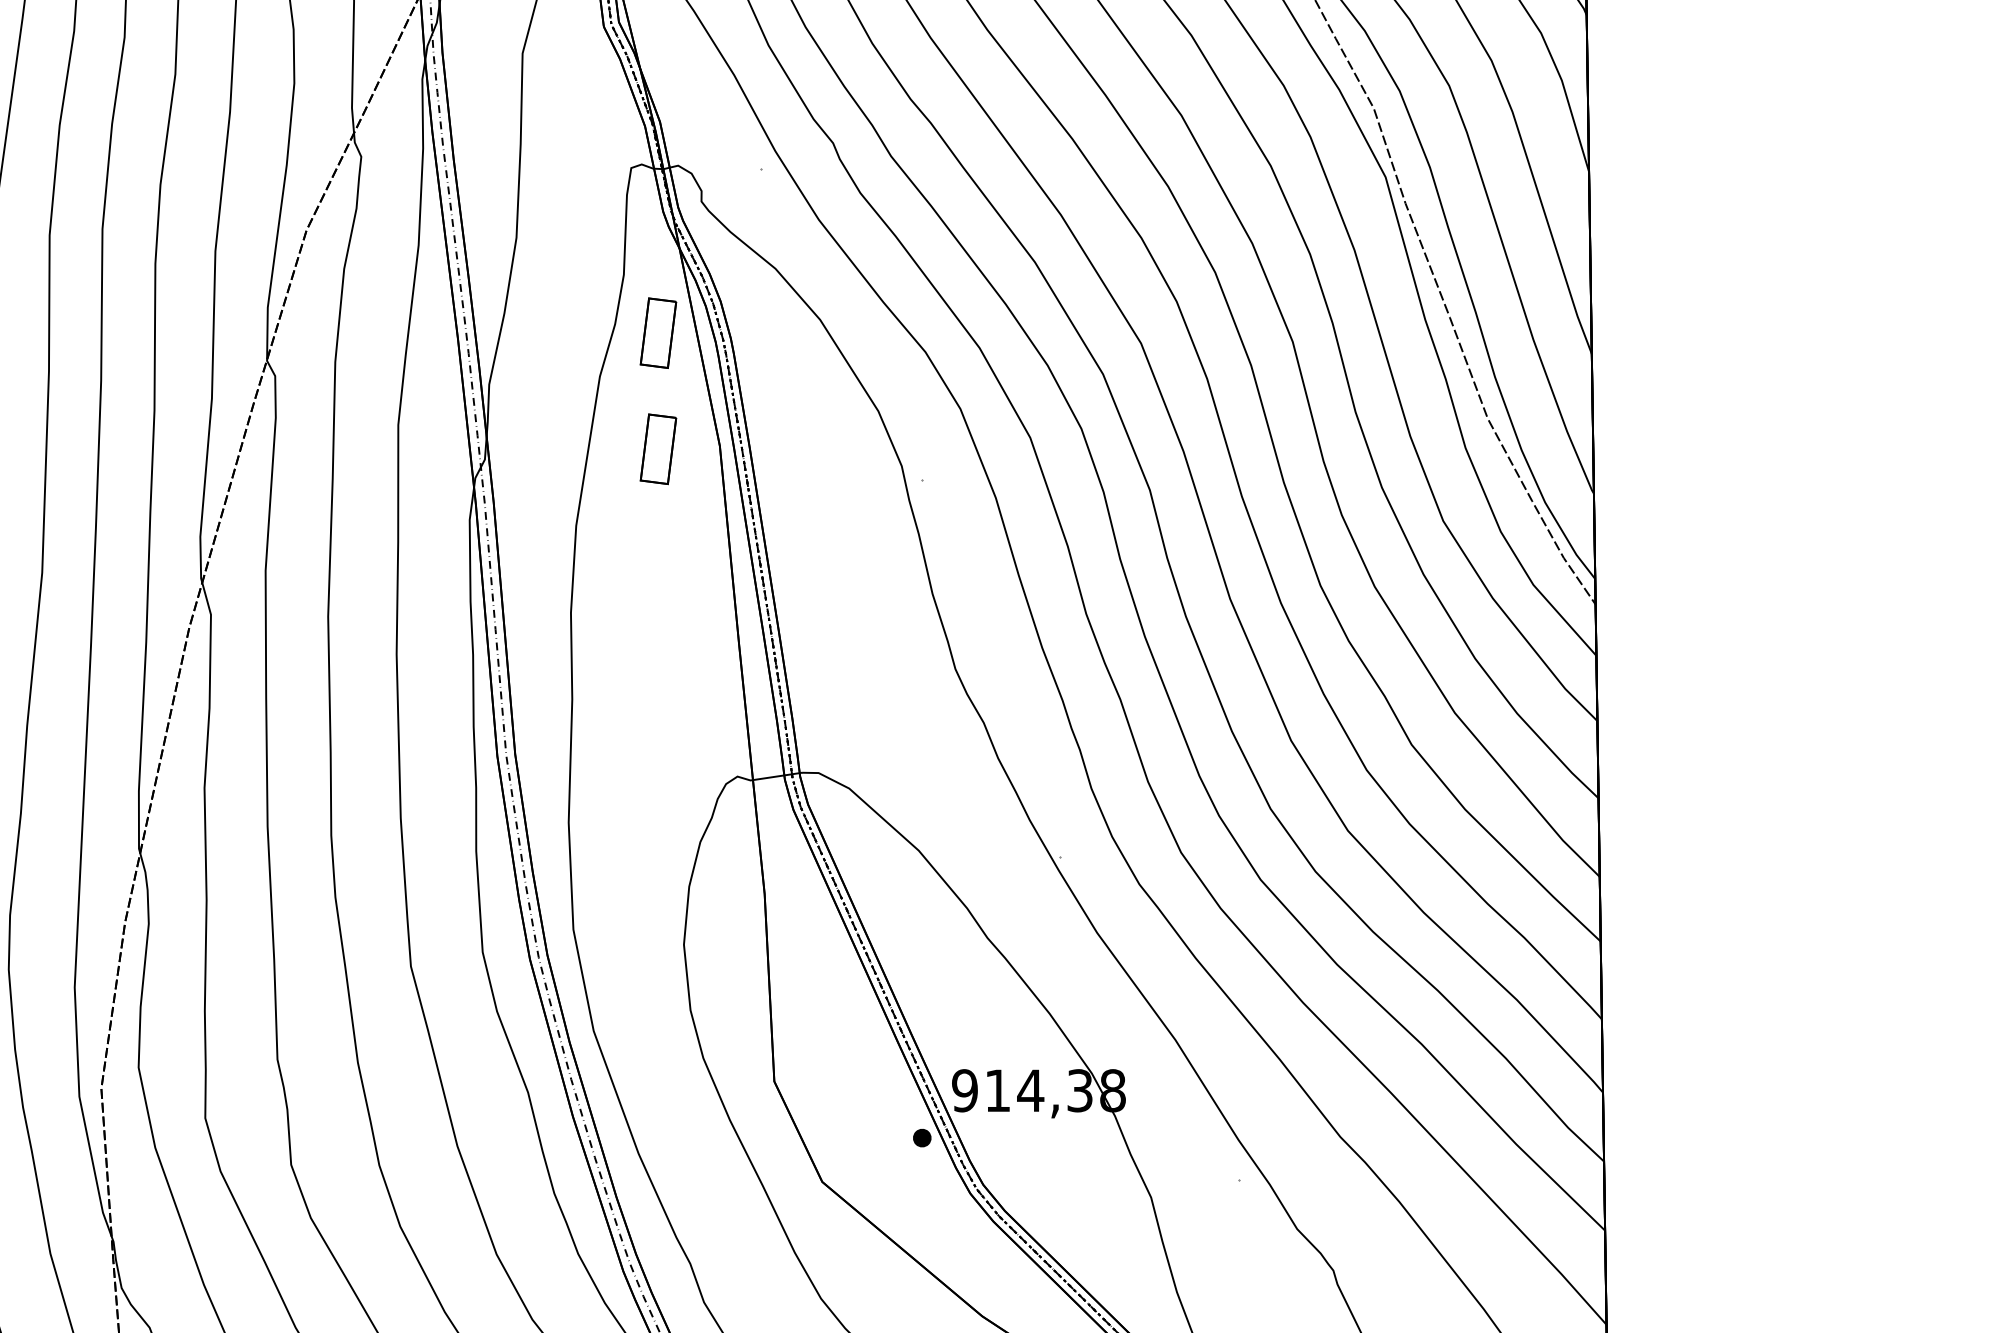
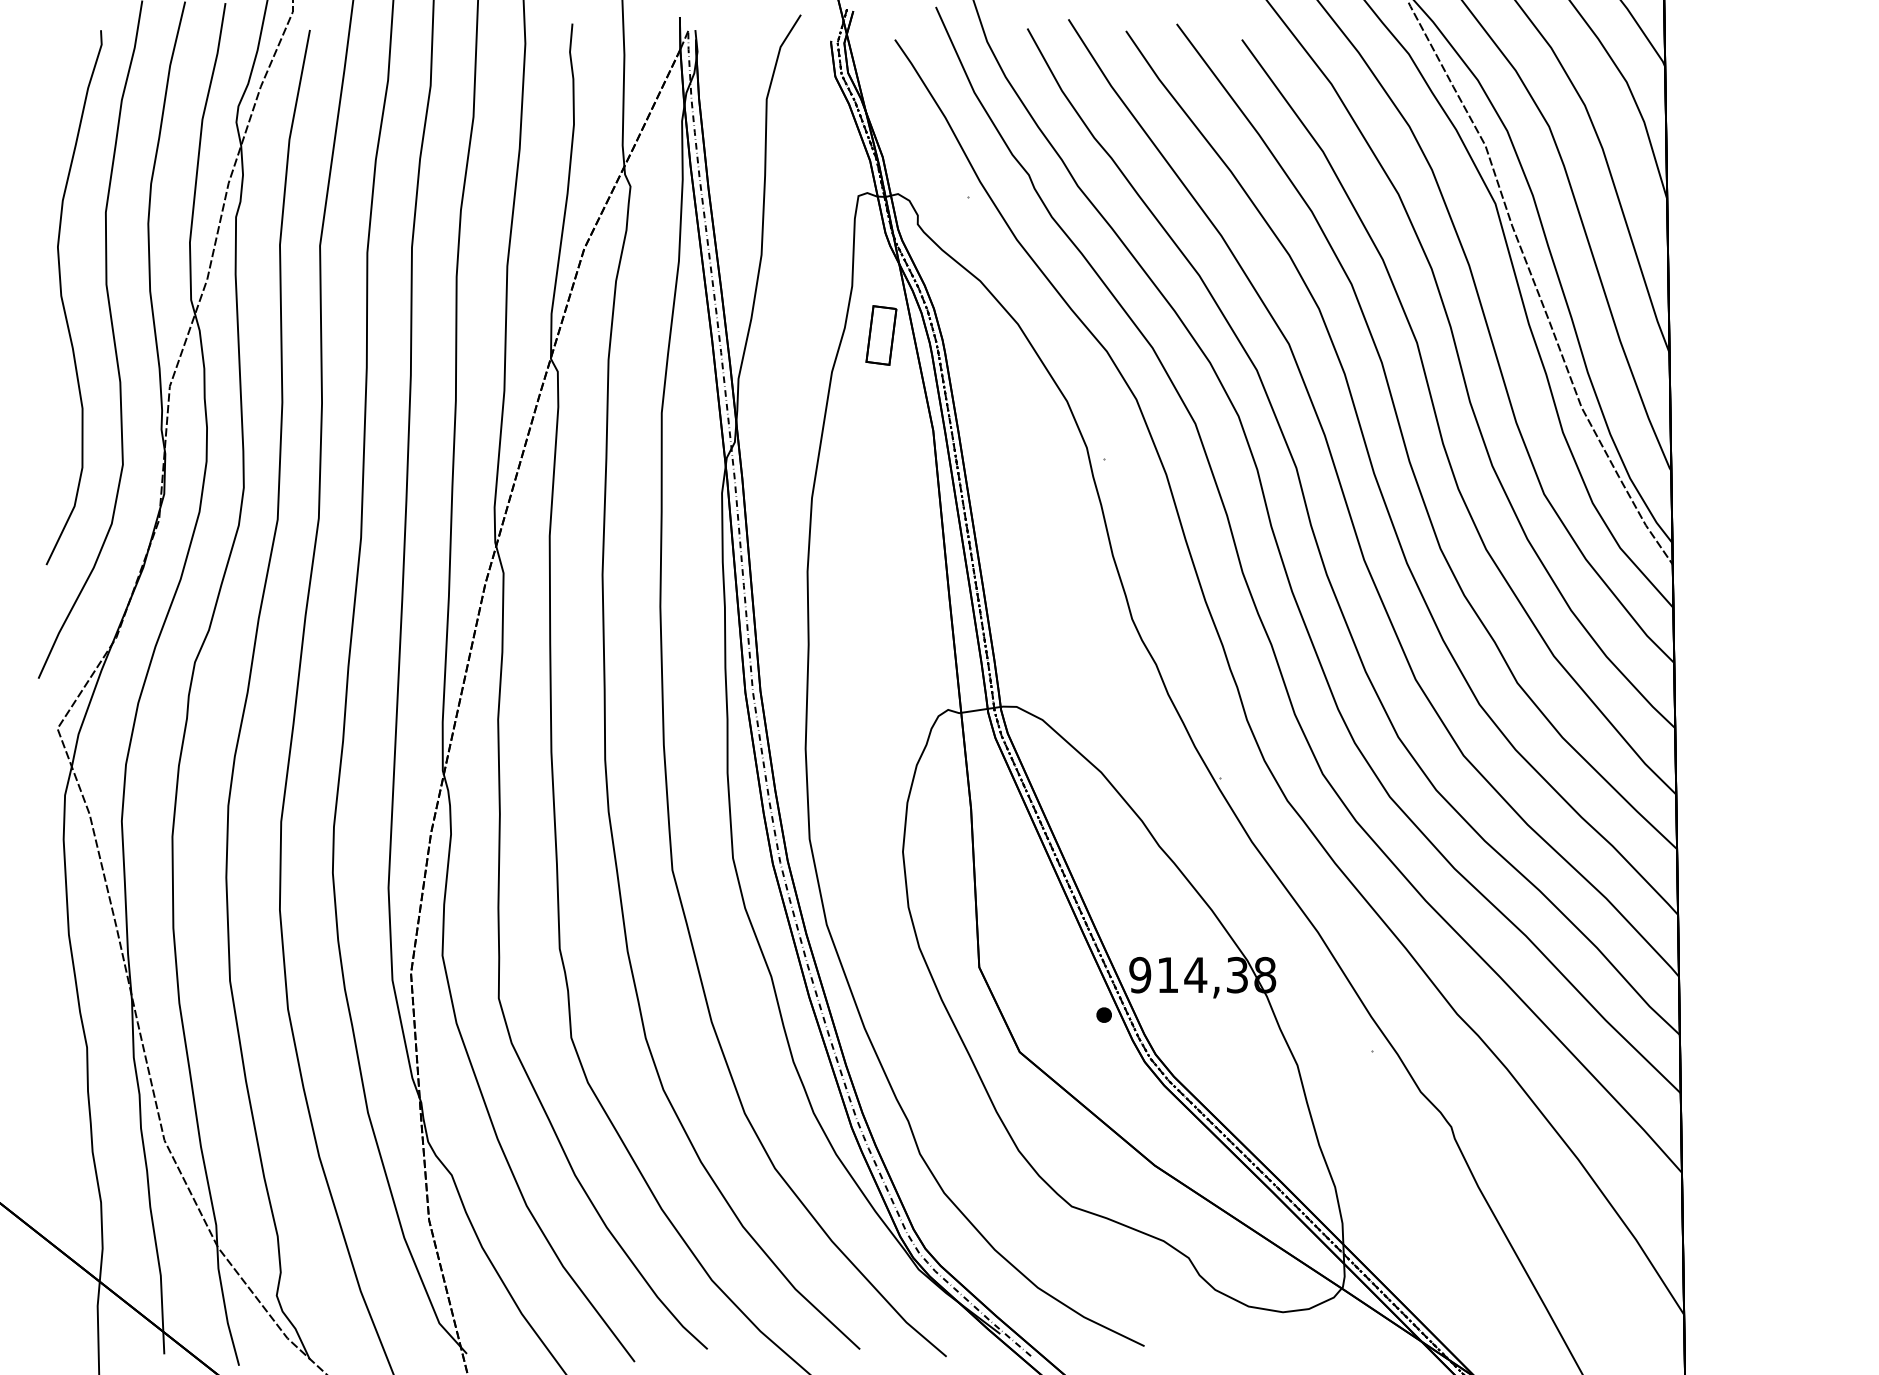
part: (658, 449) -> (881, 433), removed

